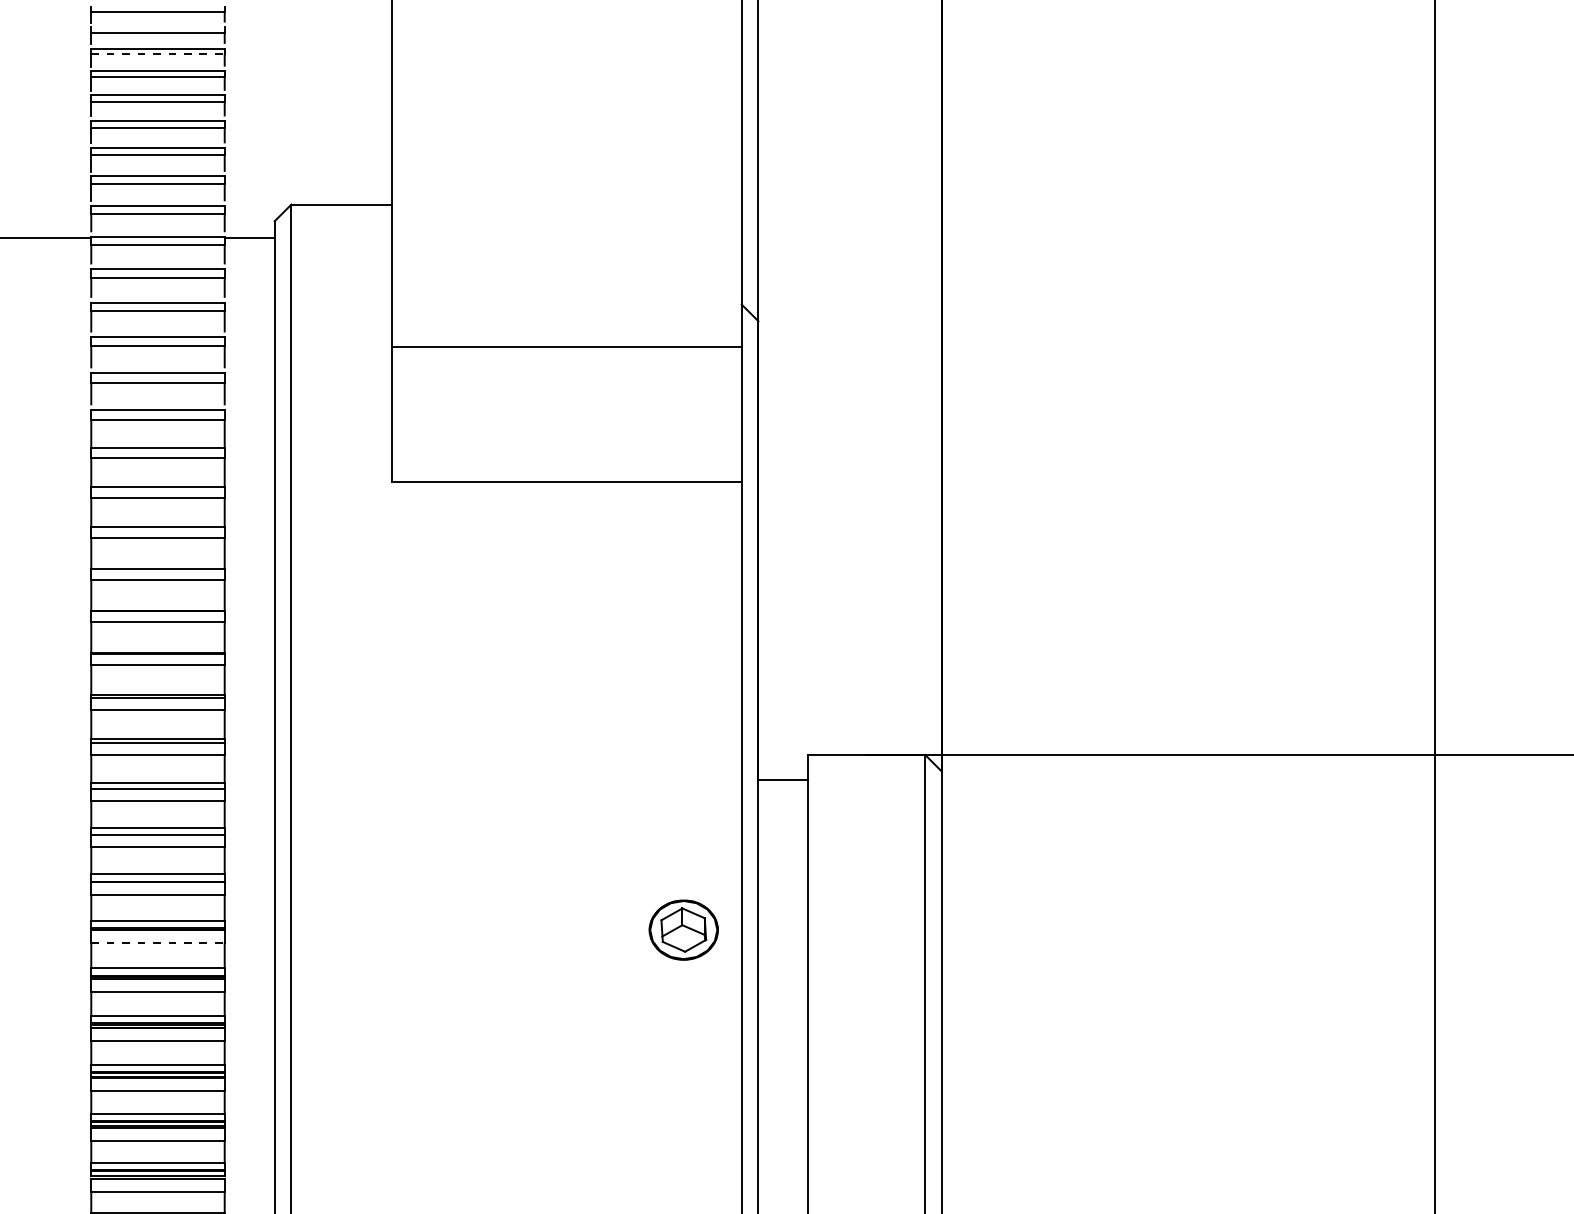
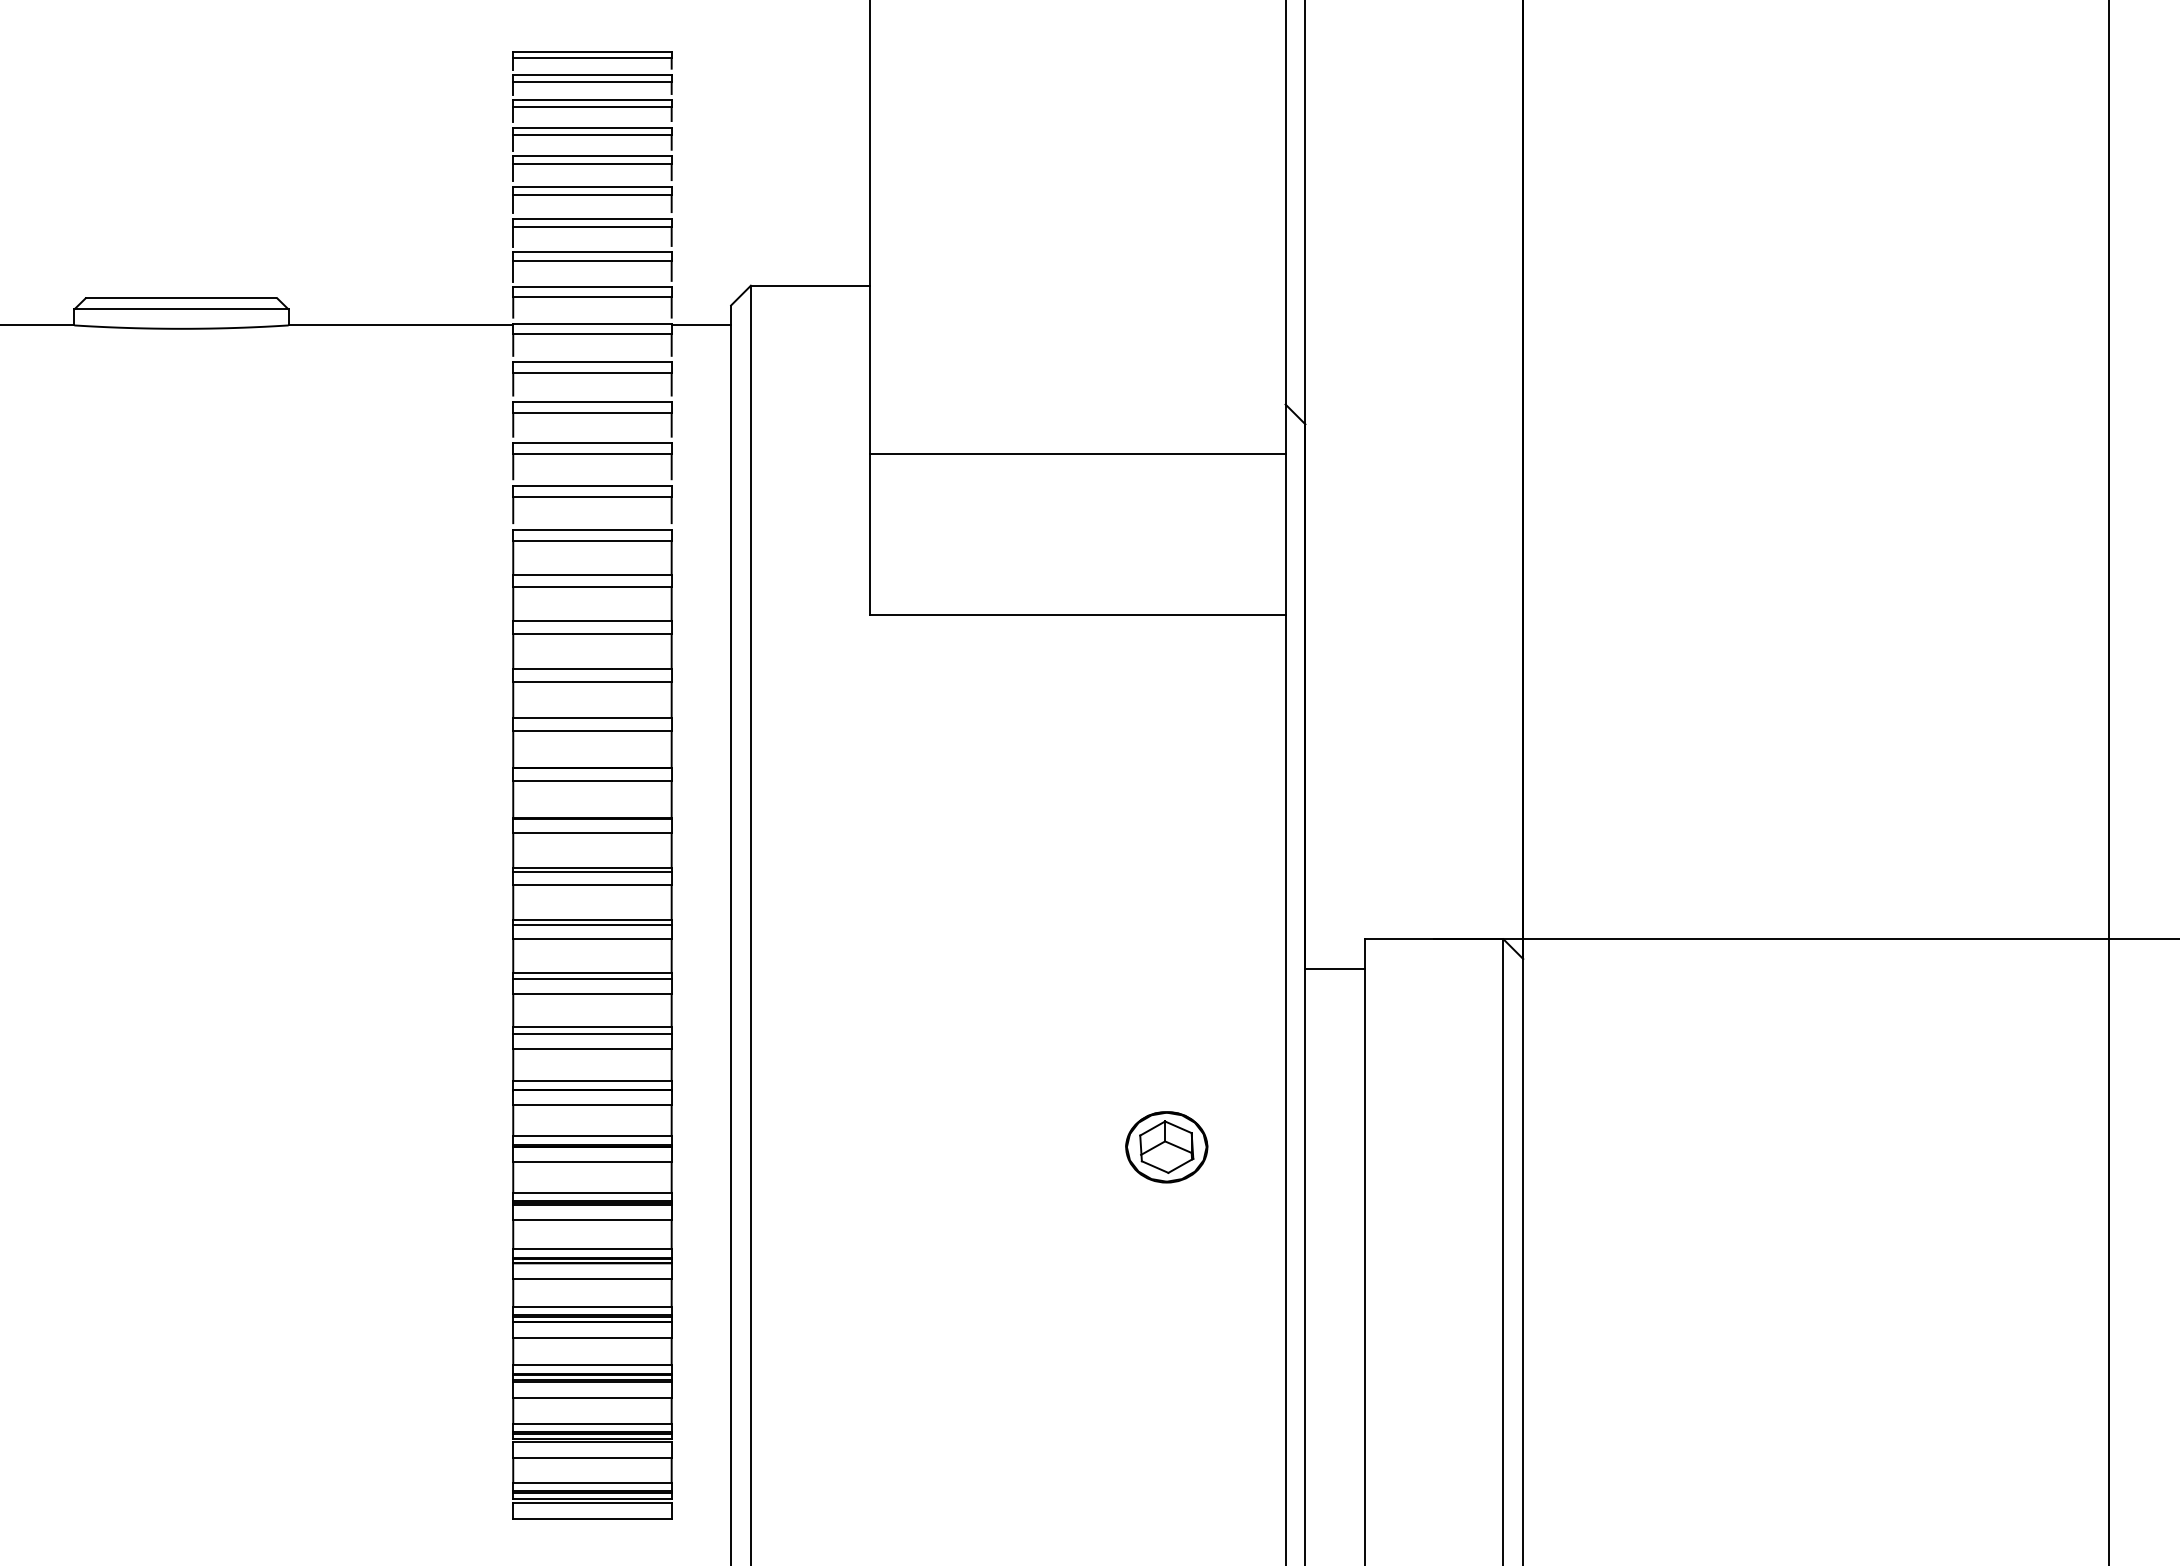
line: (158, 7) -> (592, 51), added
line: (158, 27) -> (592, 75), added
line: (158, 54) -> (592, 107), dashed -> solid
part: (683, 930) -> (1166, 1147), moved
line: (158, 942) -> (592, 1162), dashed -> solid

